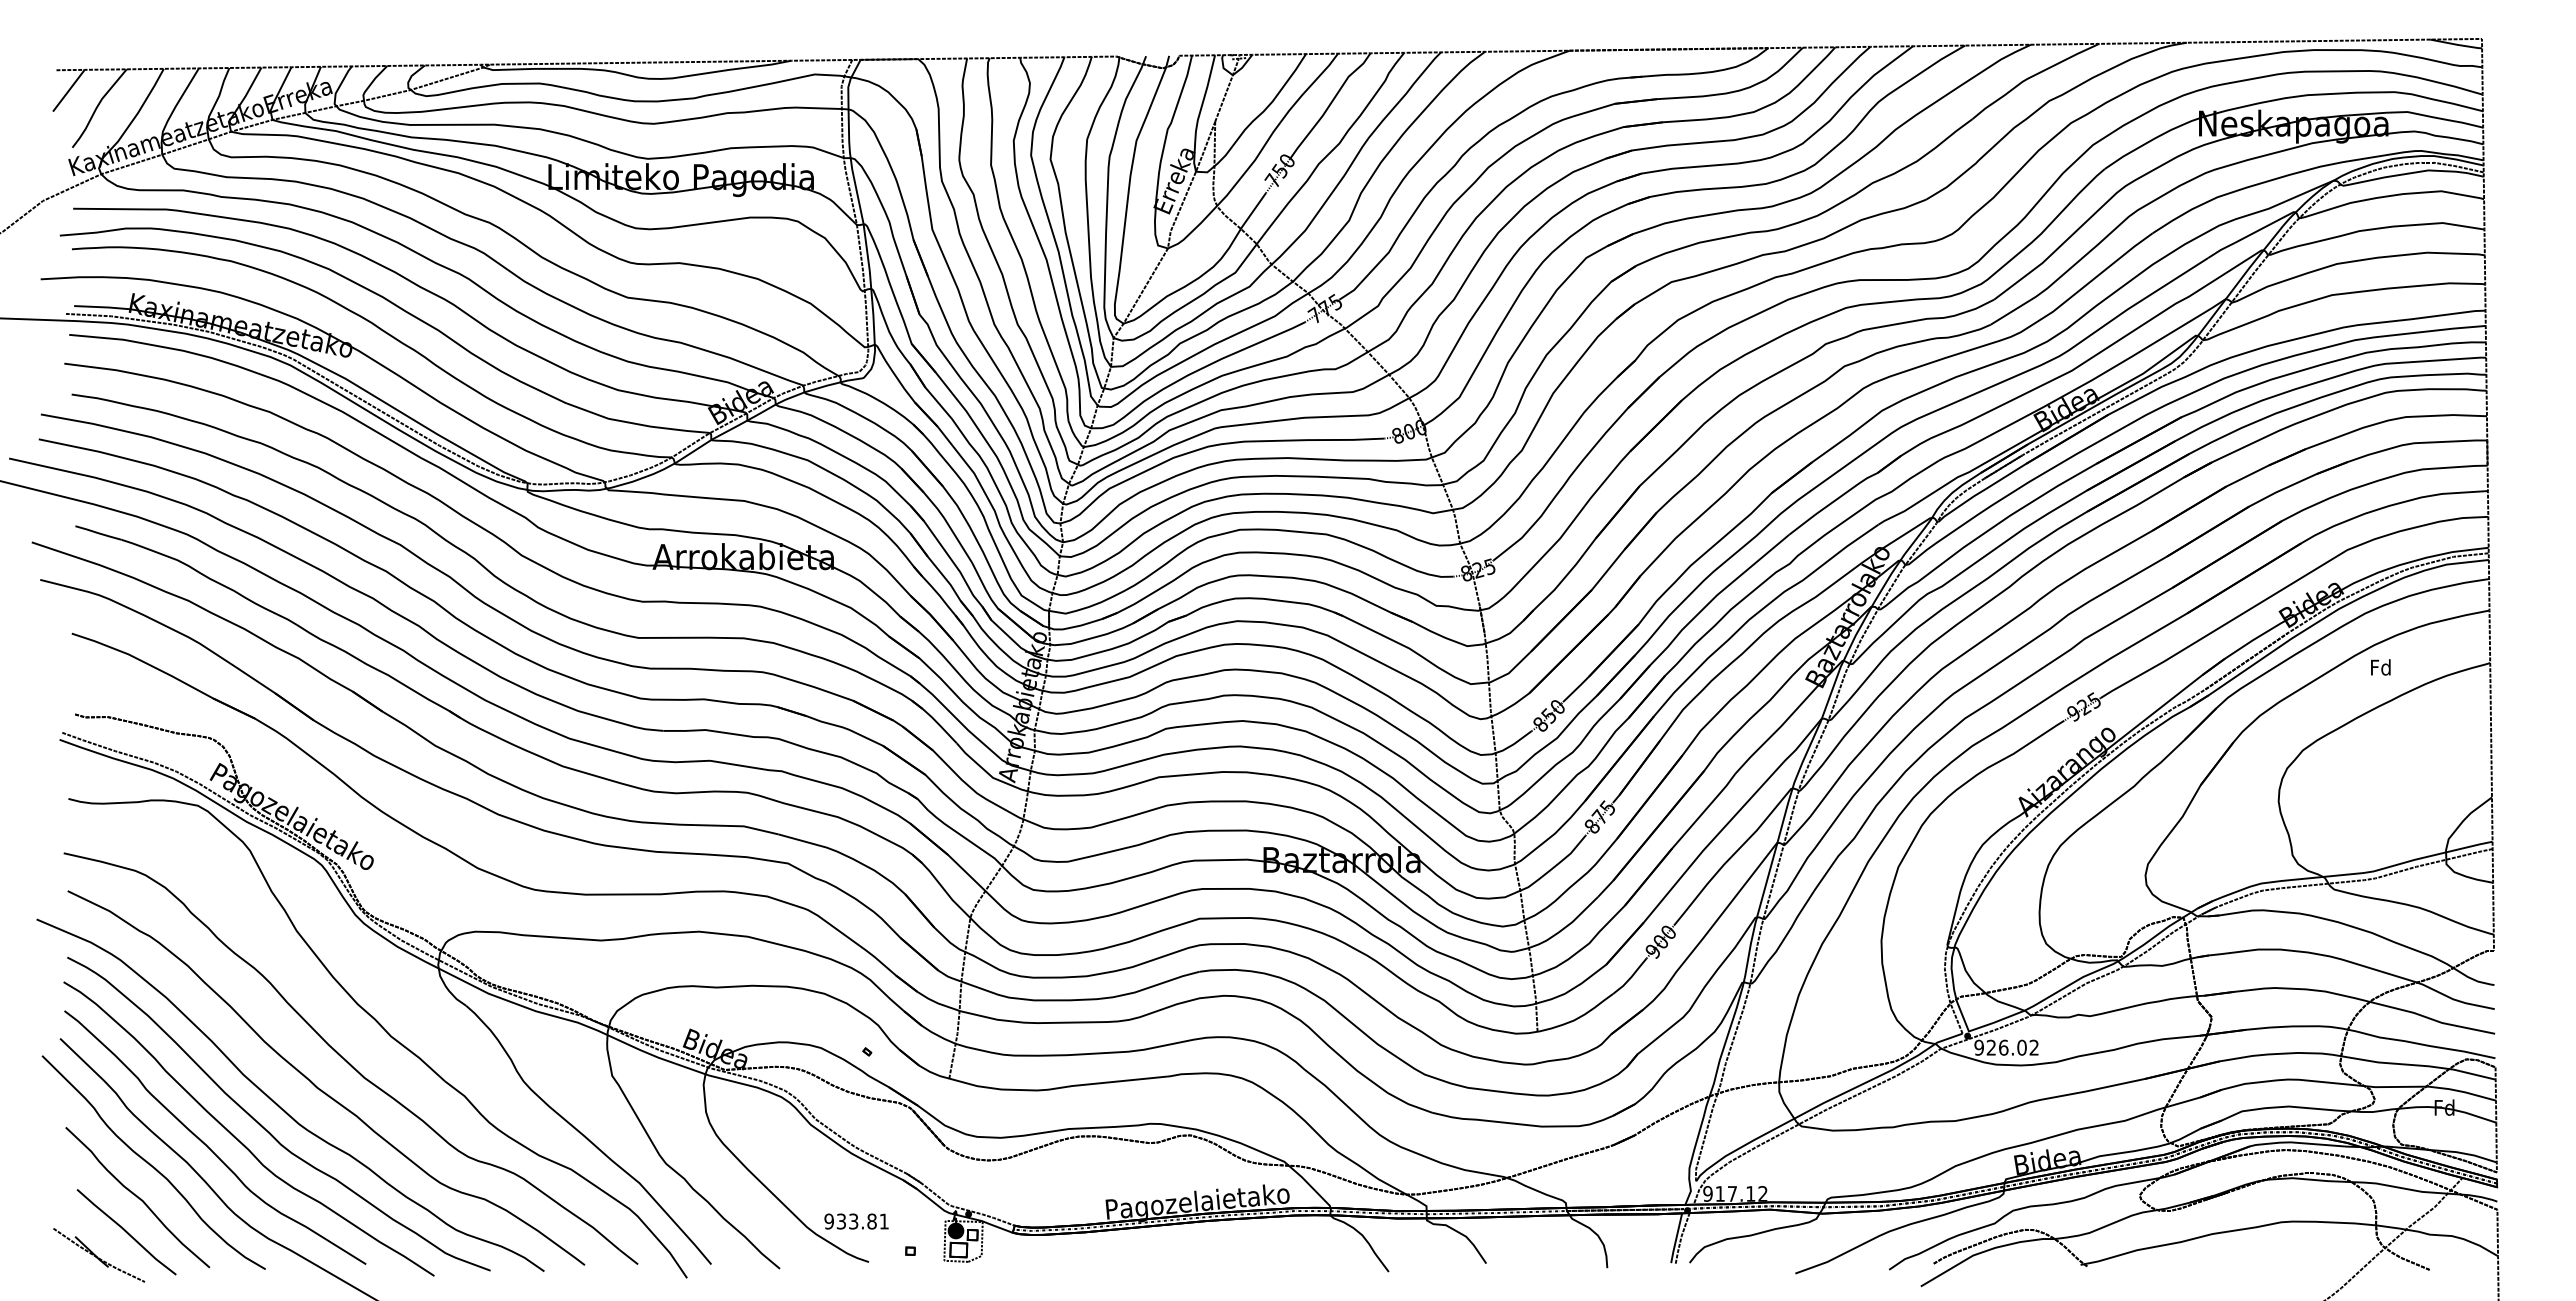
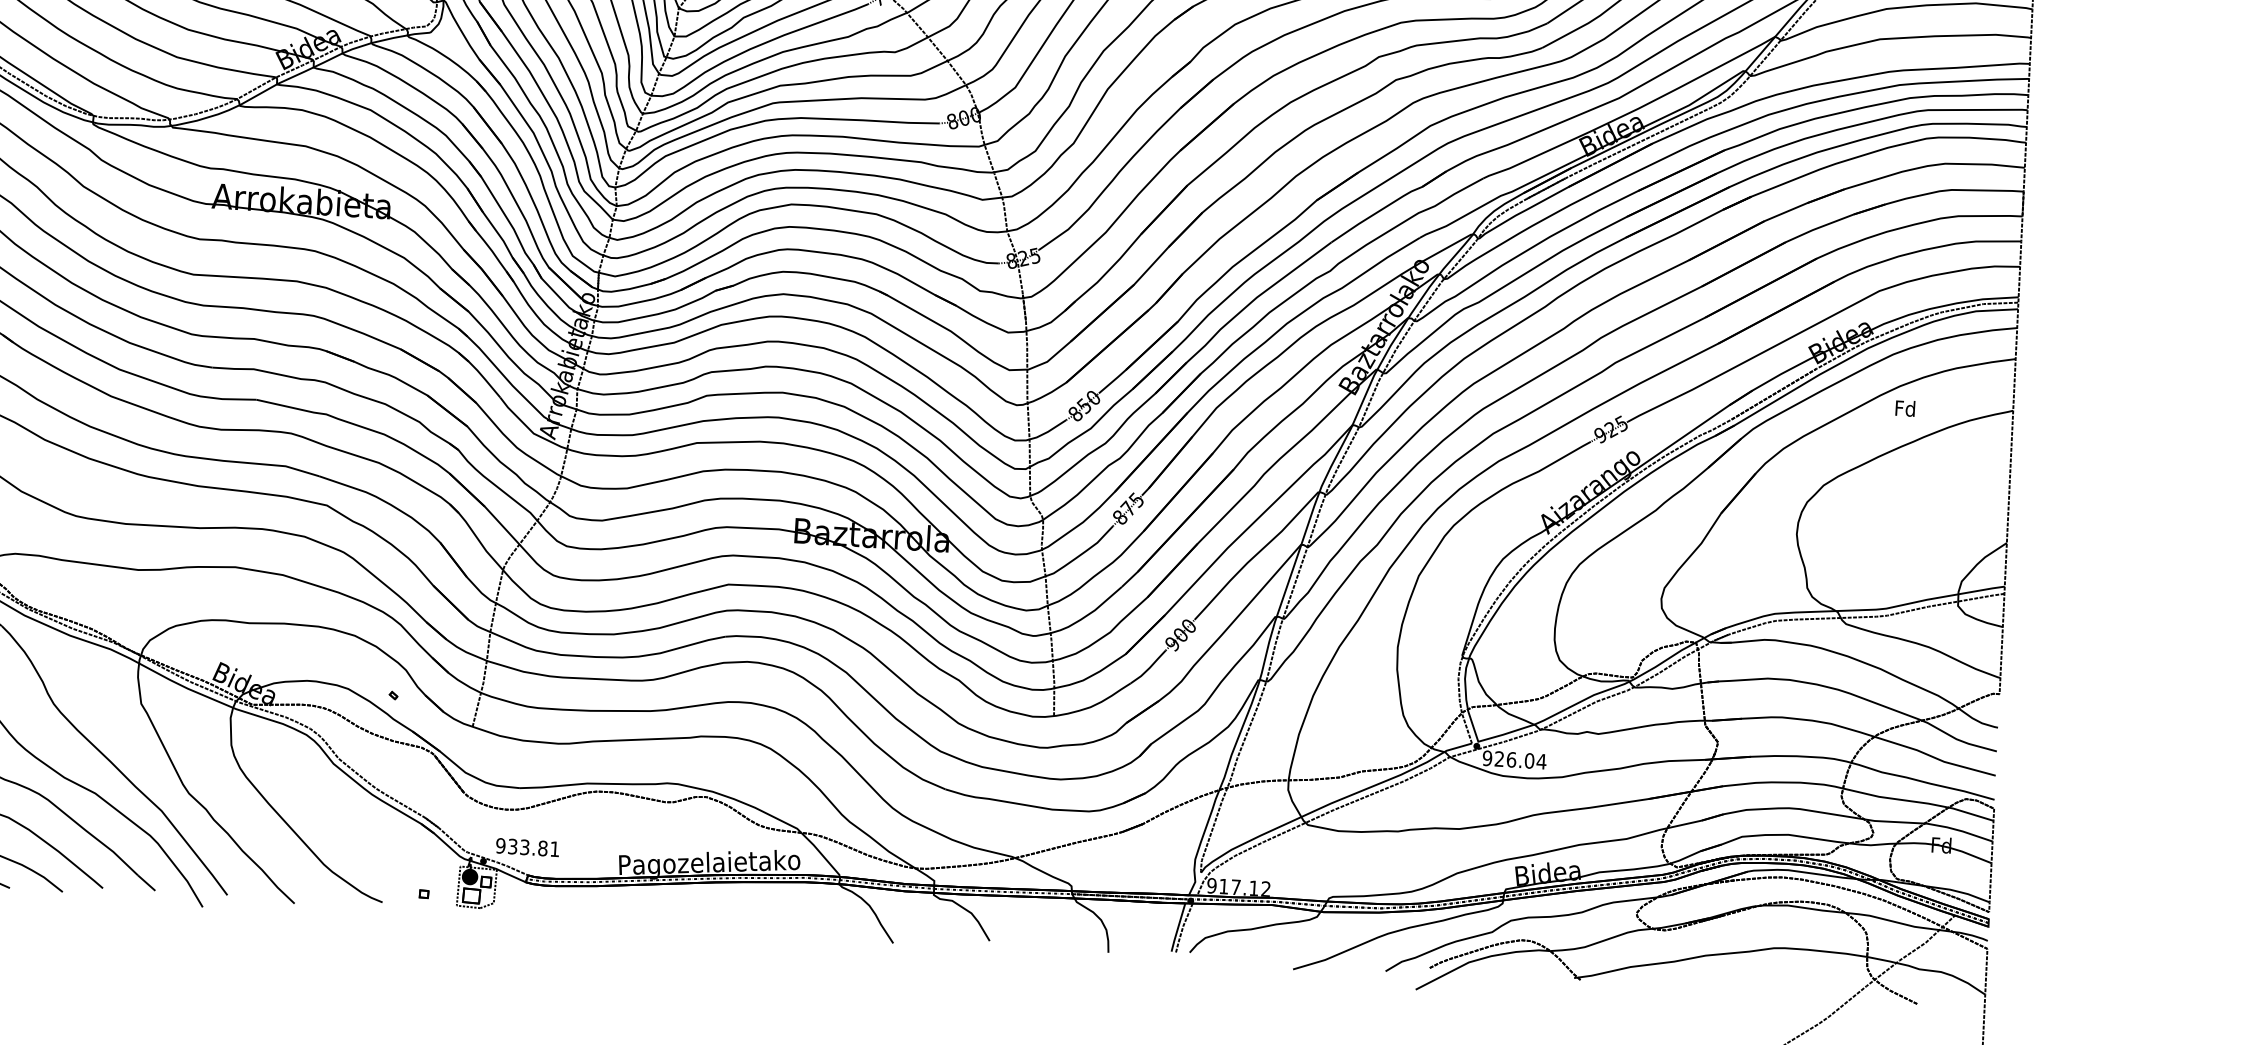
text: (2034, 1047) -> (1541, 761), 926.02 -> 926.04
text: (856, 1221) -> (527, 847), moved

